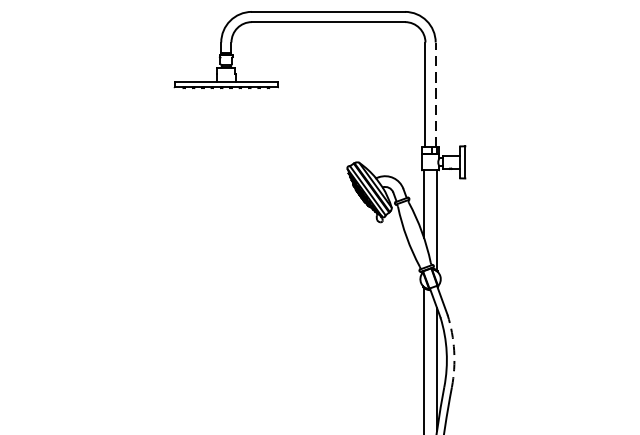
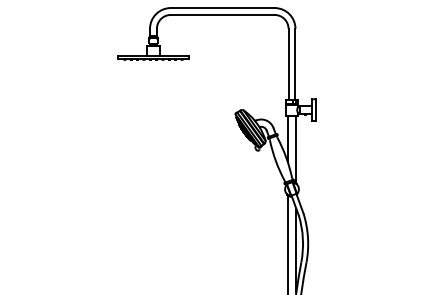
line: (435, 95) -> (295, 64), dashed -> solid
arc: (454, 350) -> (308, 237), dashed -> solid

